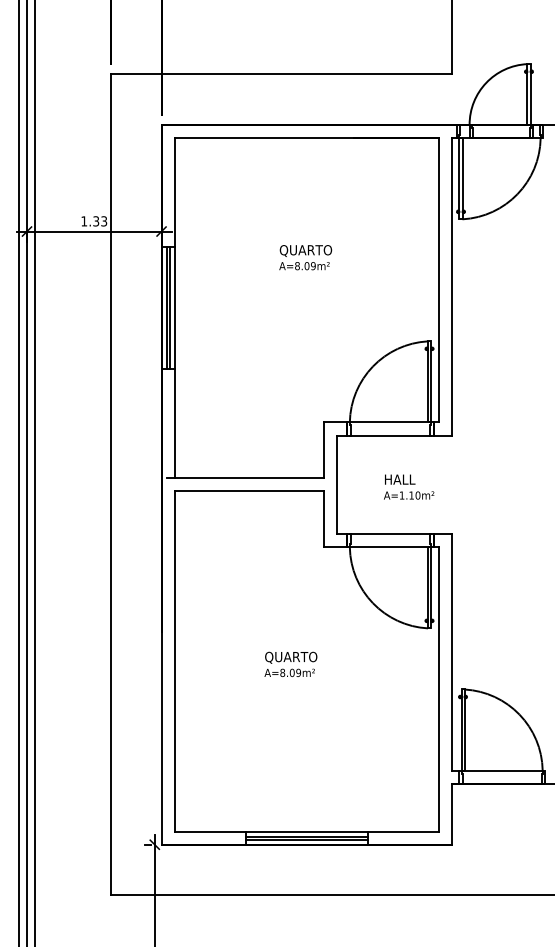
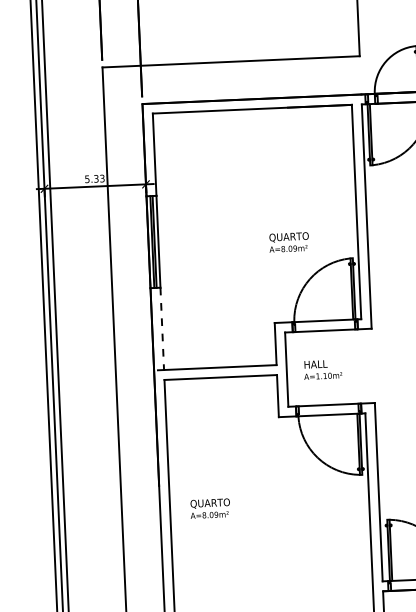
text: (84, 221) -> (87, 179), 1.33 -> 5.33
text: (305, 257) -> (289, 242), moved
line: (174, 423) -> (162, 328), solid -> dashed
text: (409, 486) -> (323, 369), moved
text: (290, 663) -> (209, 507), moved

